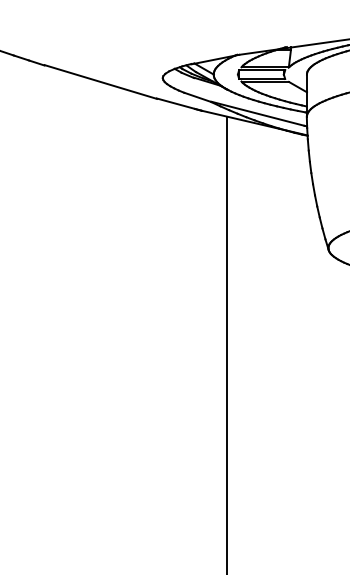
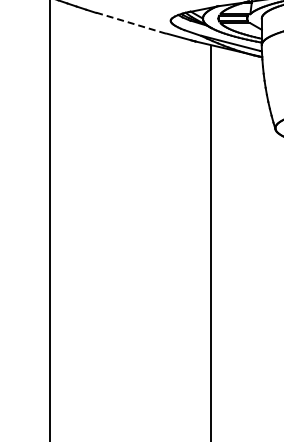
line: (102, 82) -> (132, 23), solid -> dashed

